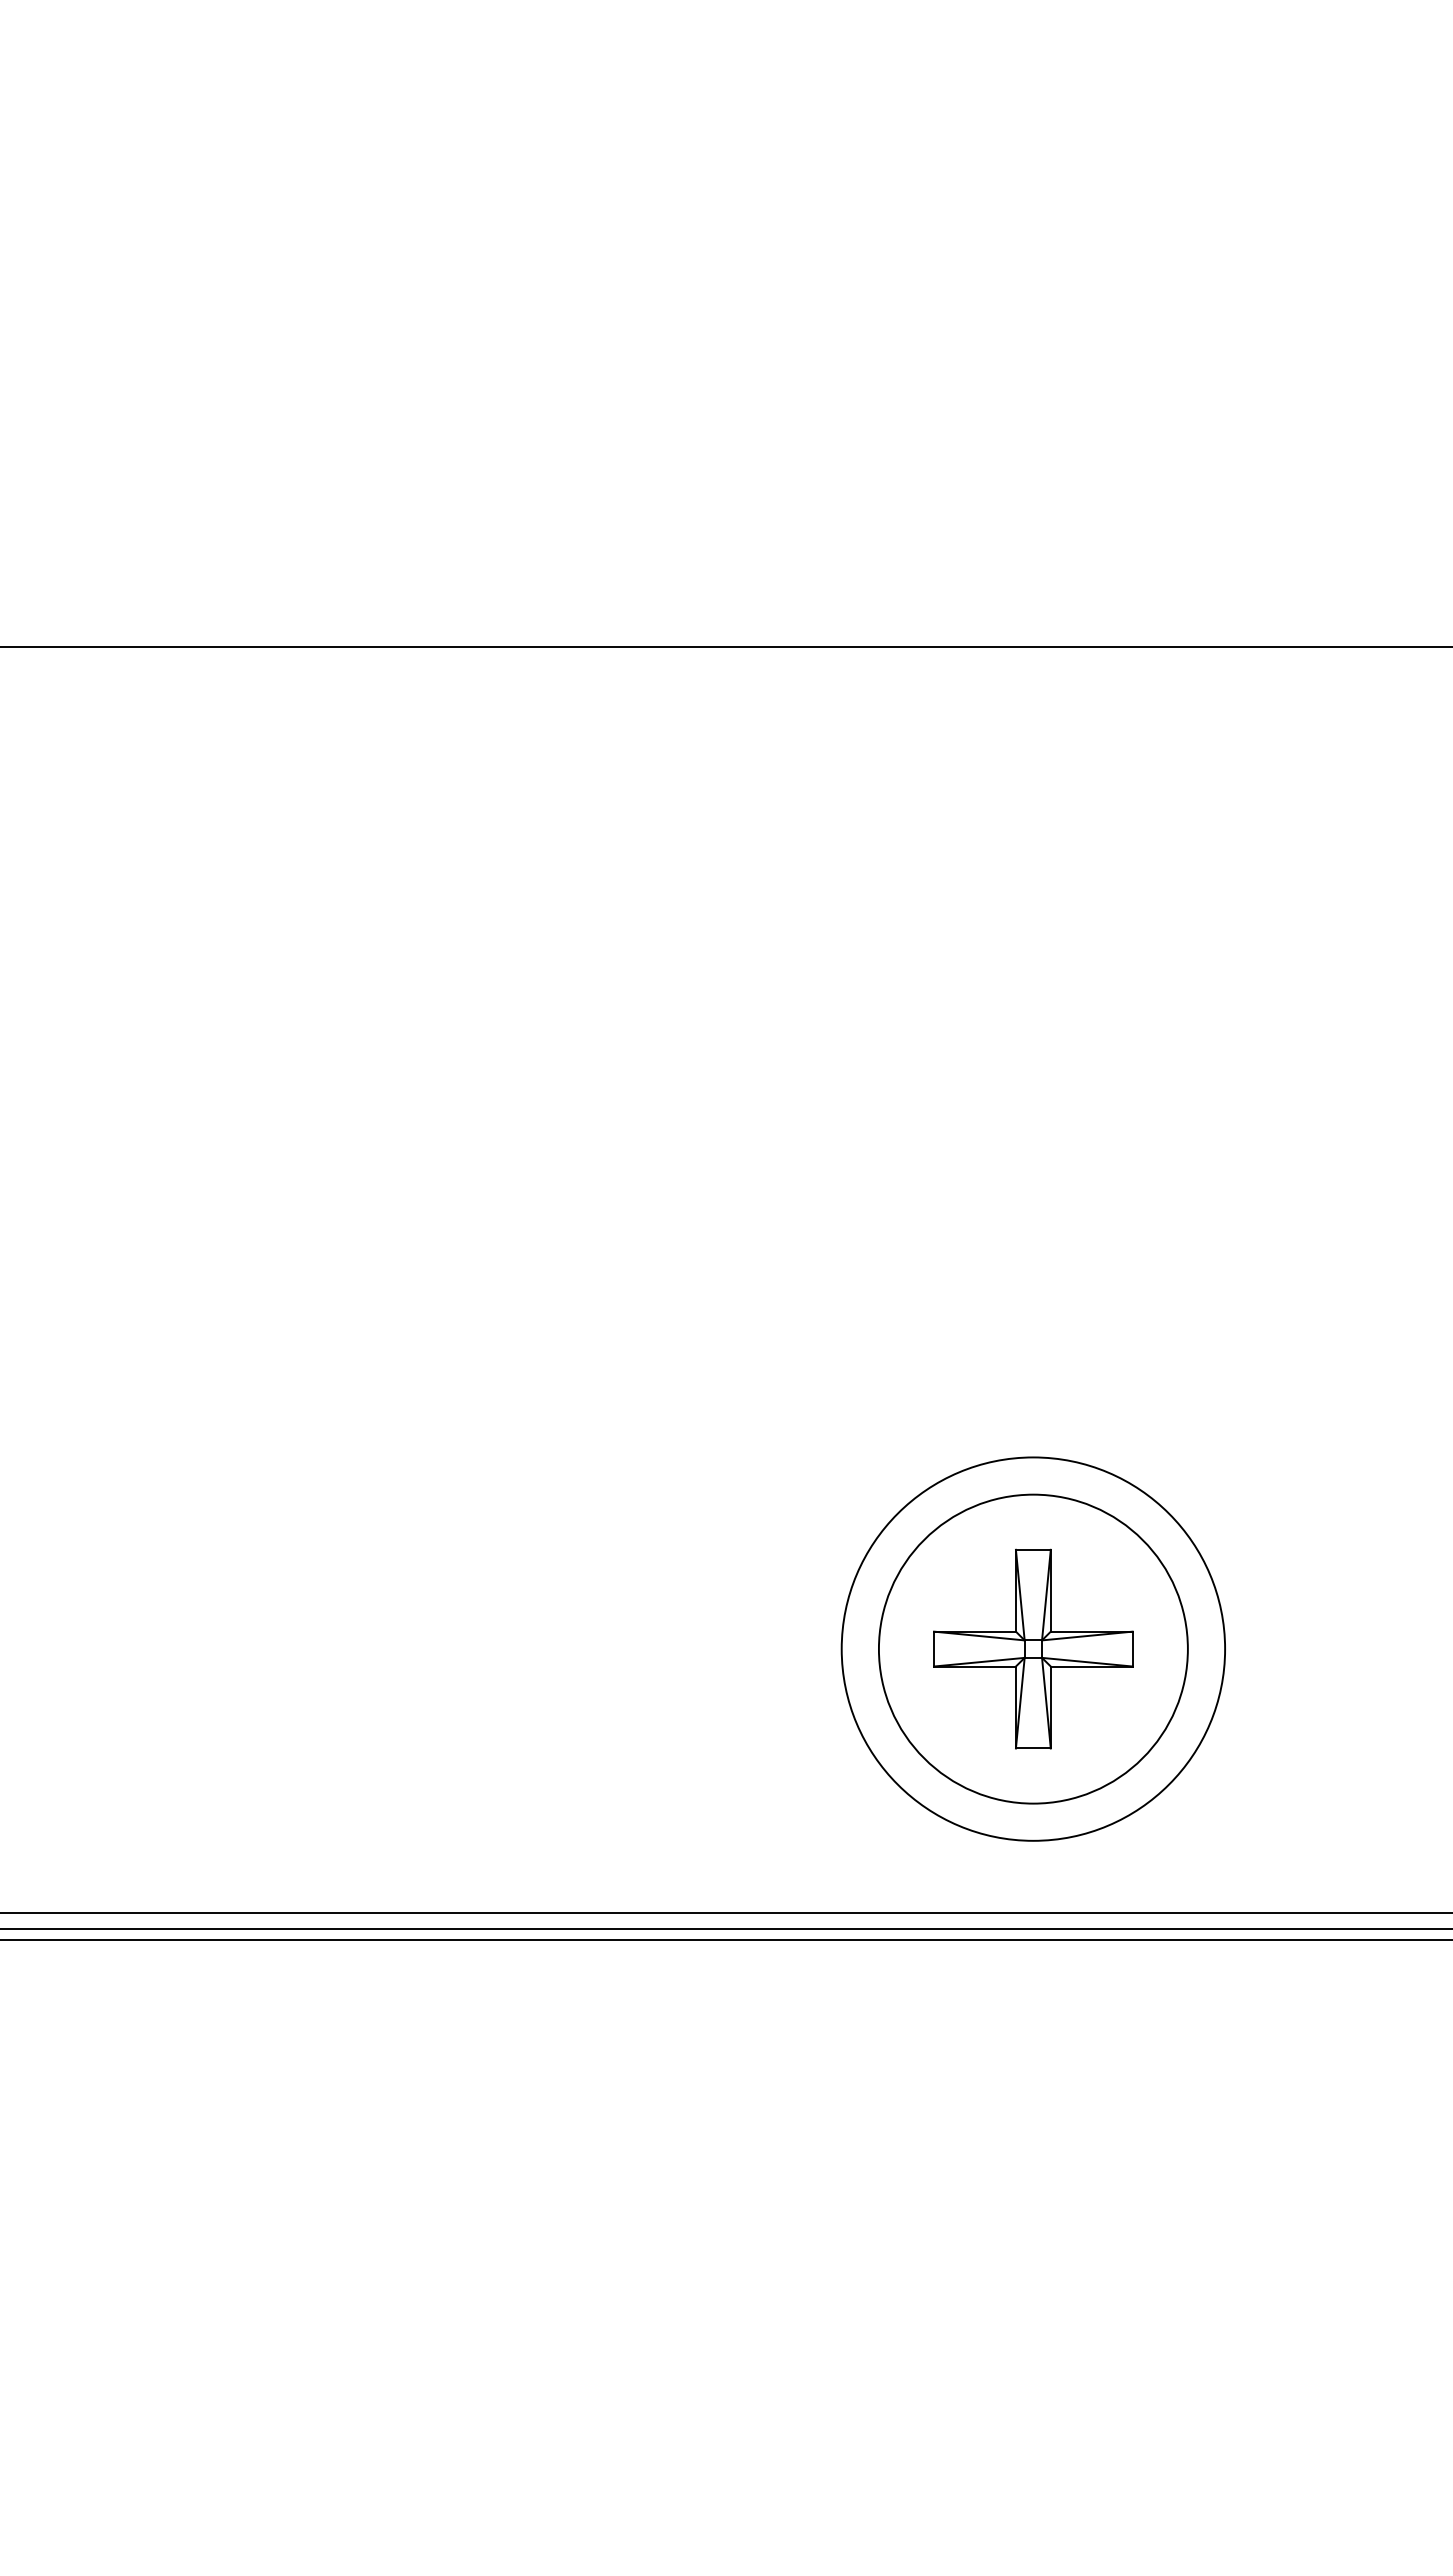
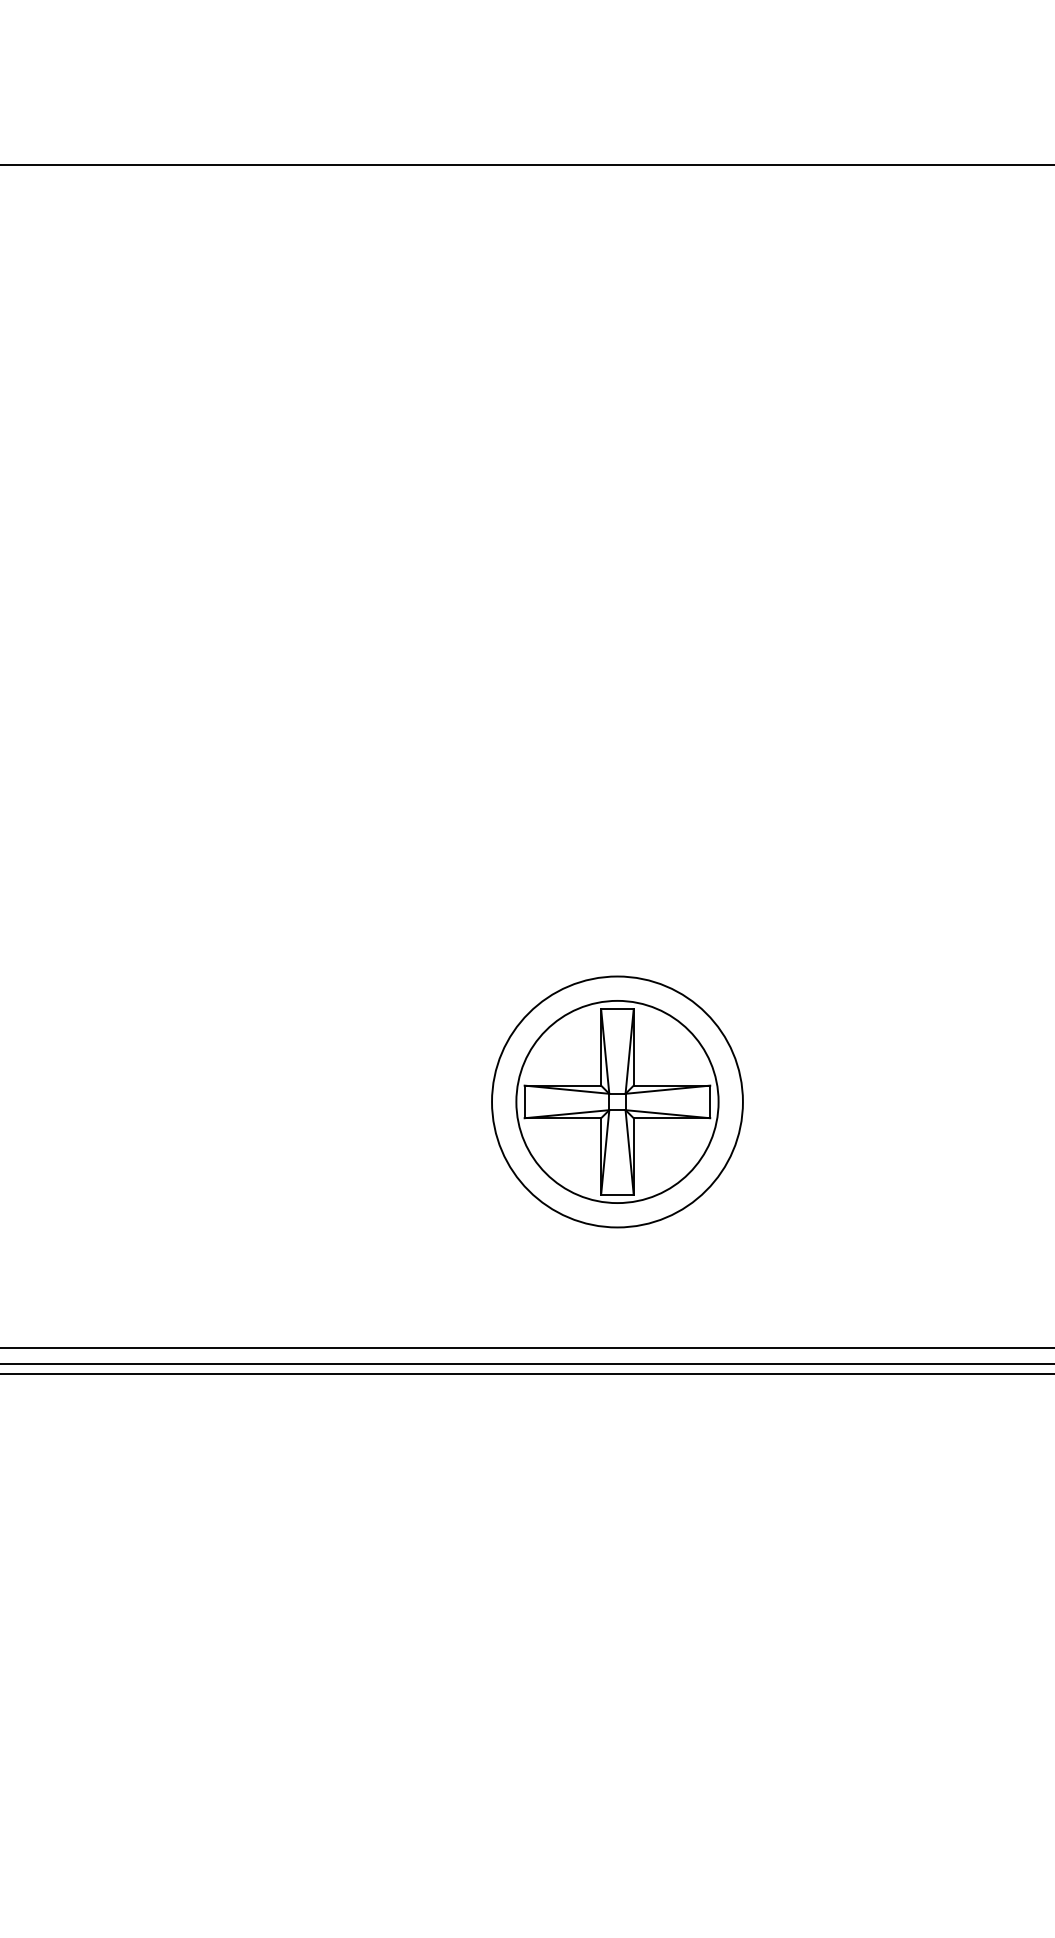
circle: (1032, 1648) -> (616, 1101), size x0.7
circle: (1033, 1648) -> (617, 1101), size x0.7

